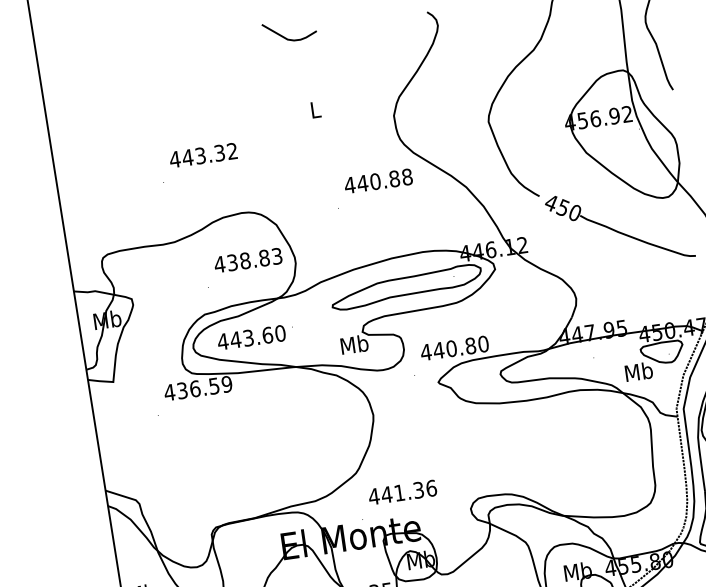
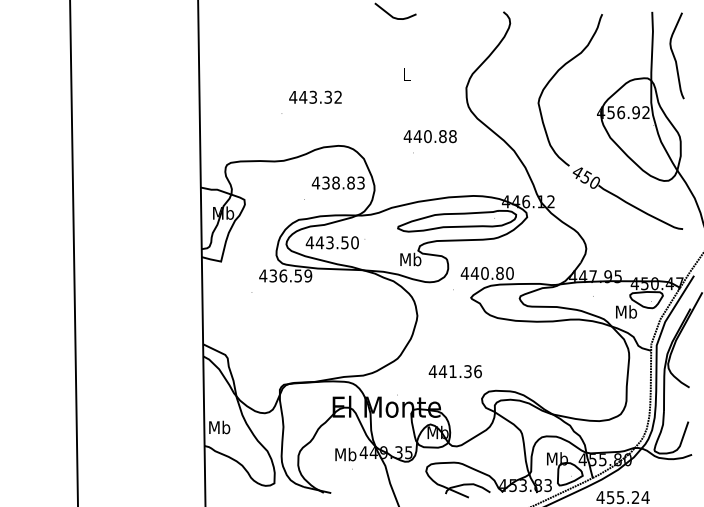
text: (377, 181) -> (429, 136), moved
text: (267, 335) -> (344, 242), 443.60 -> 443.50
text: (401, 492) -> (454, 371), moved

